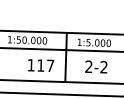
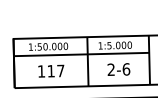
text: (41, 64) -> (51, 70), moved
text: (104, 67) -> (126, 69), 2-2 -> 2-6

